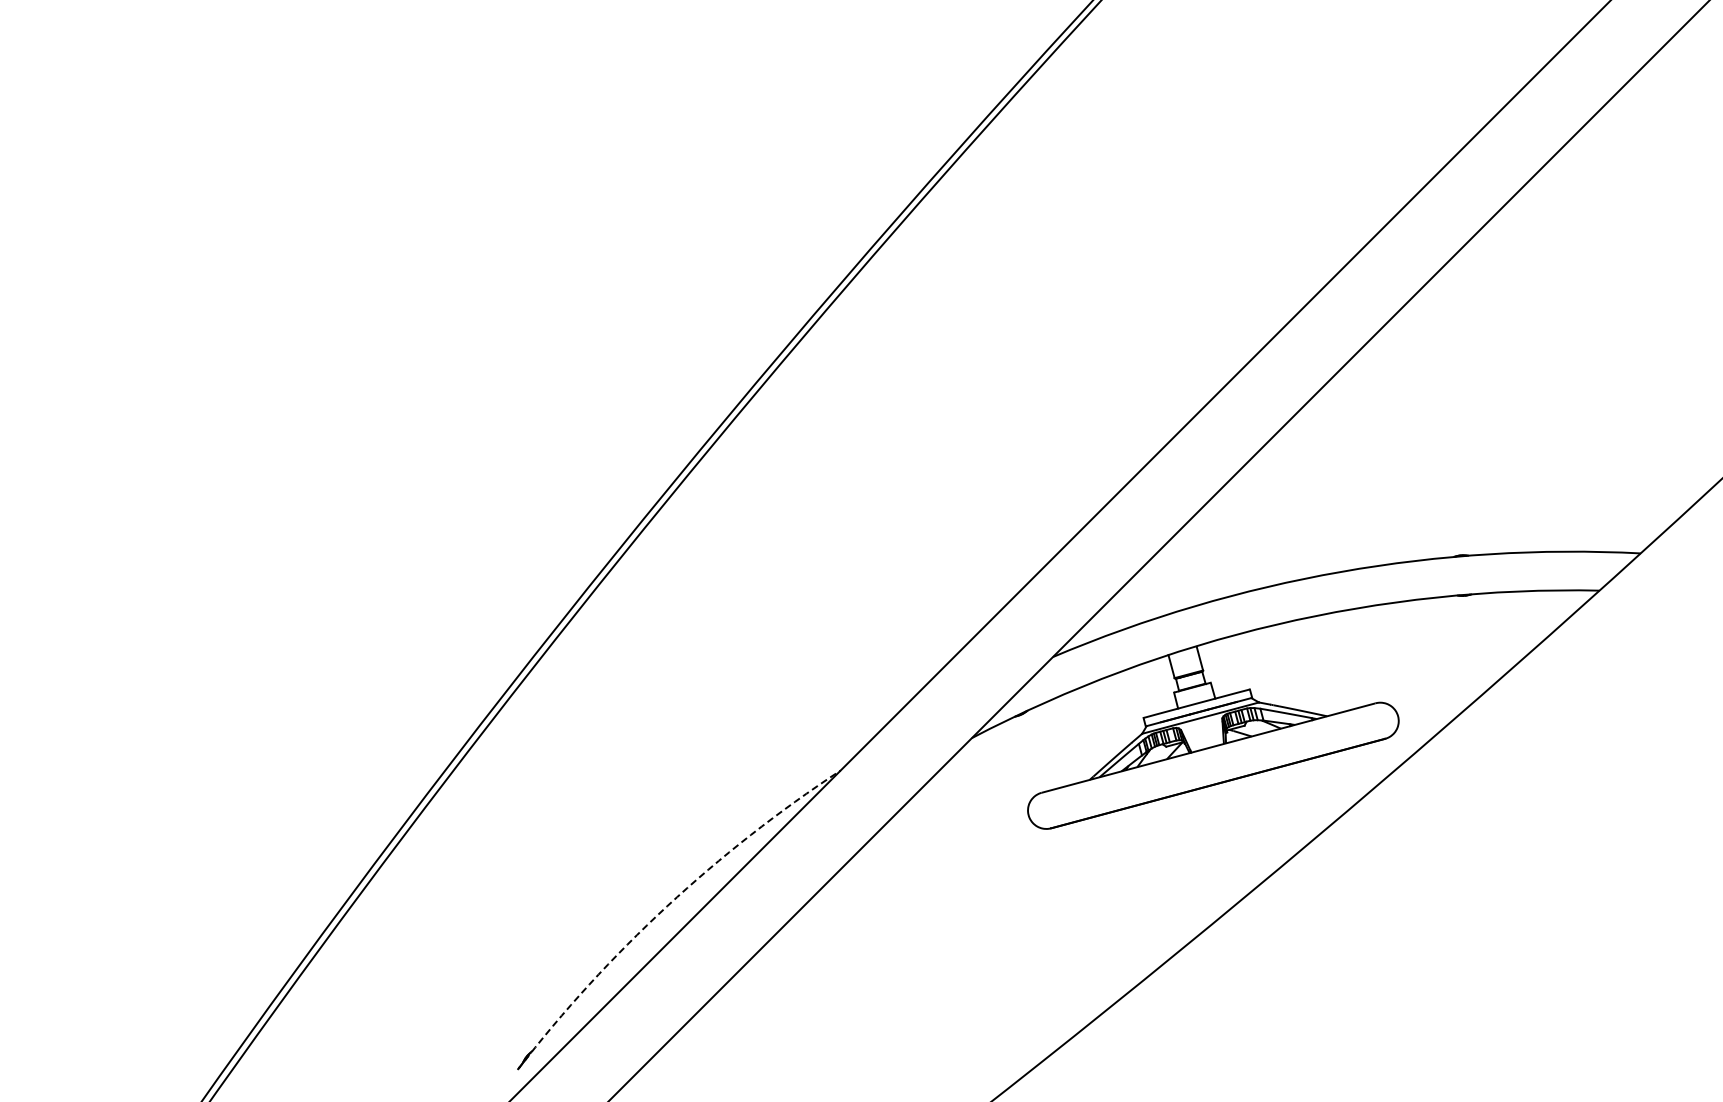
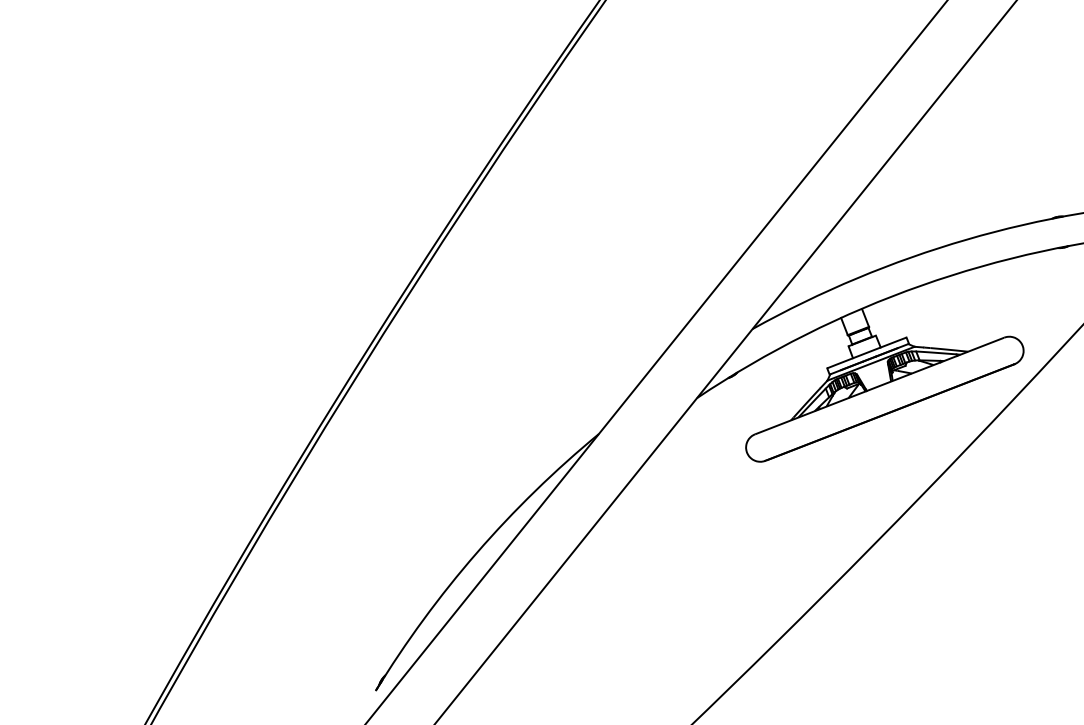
arc: (667, 906) -> (477, 552), dashed -> solid

